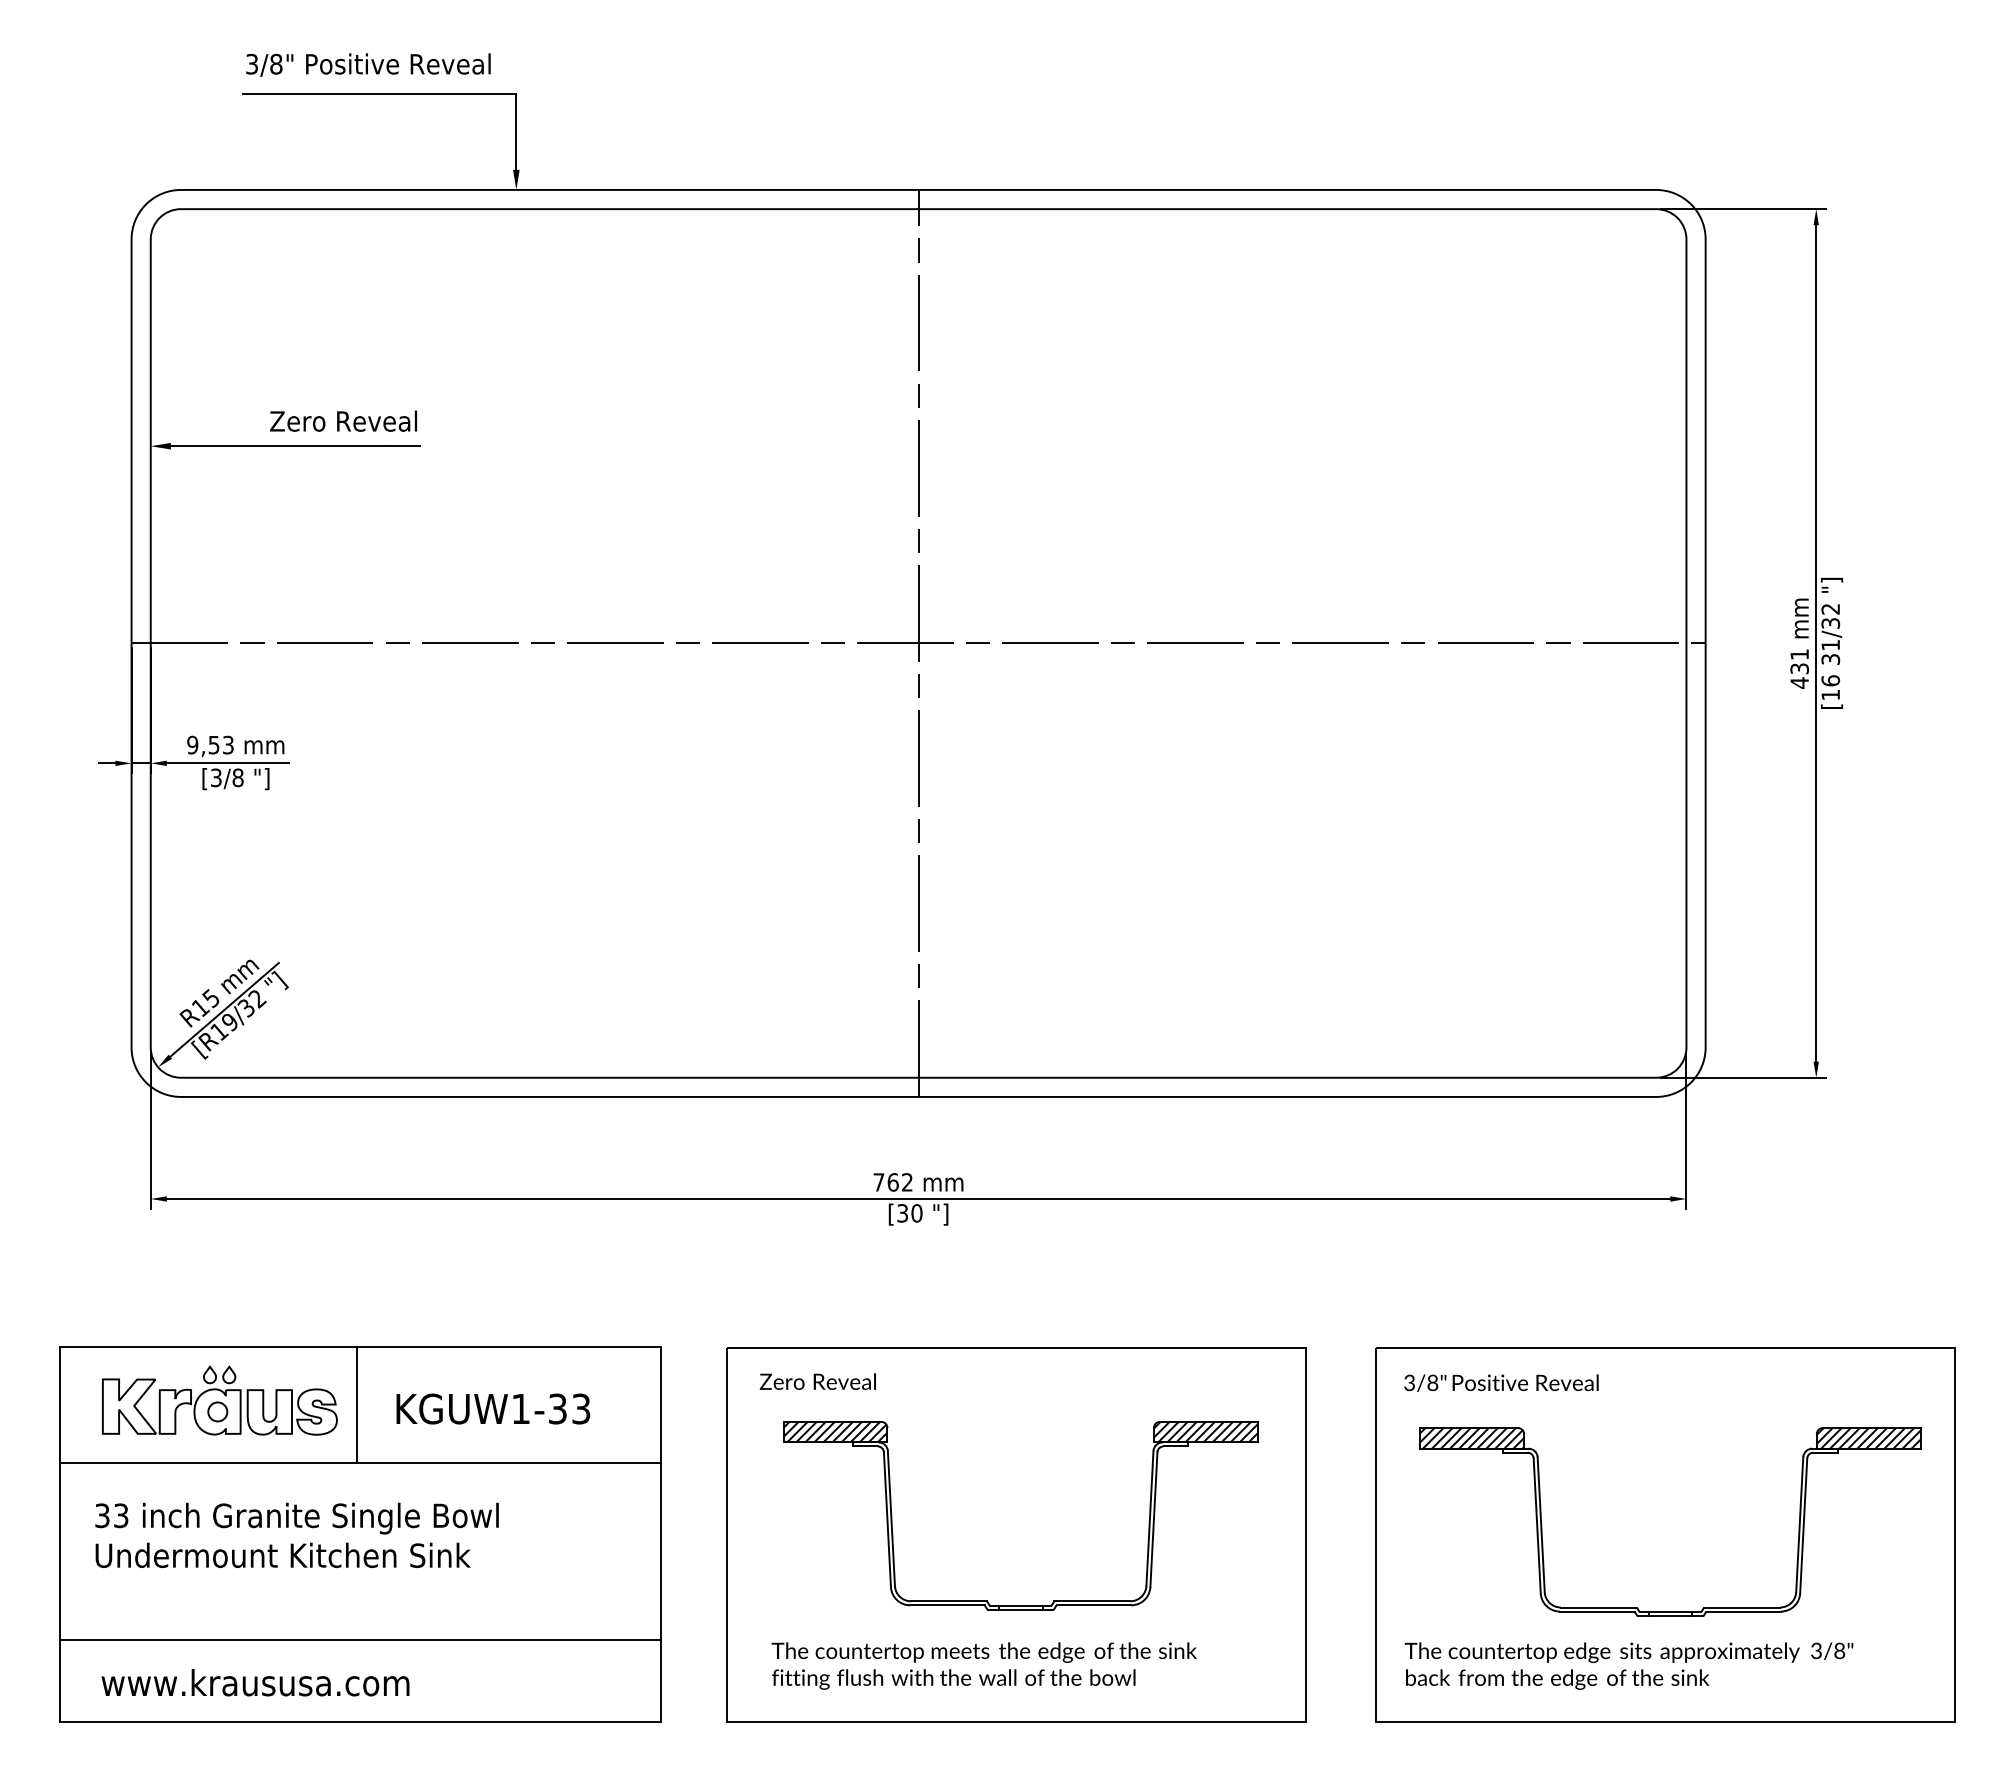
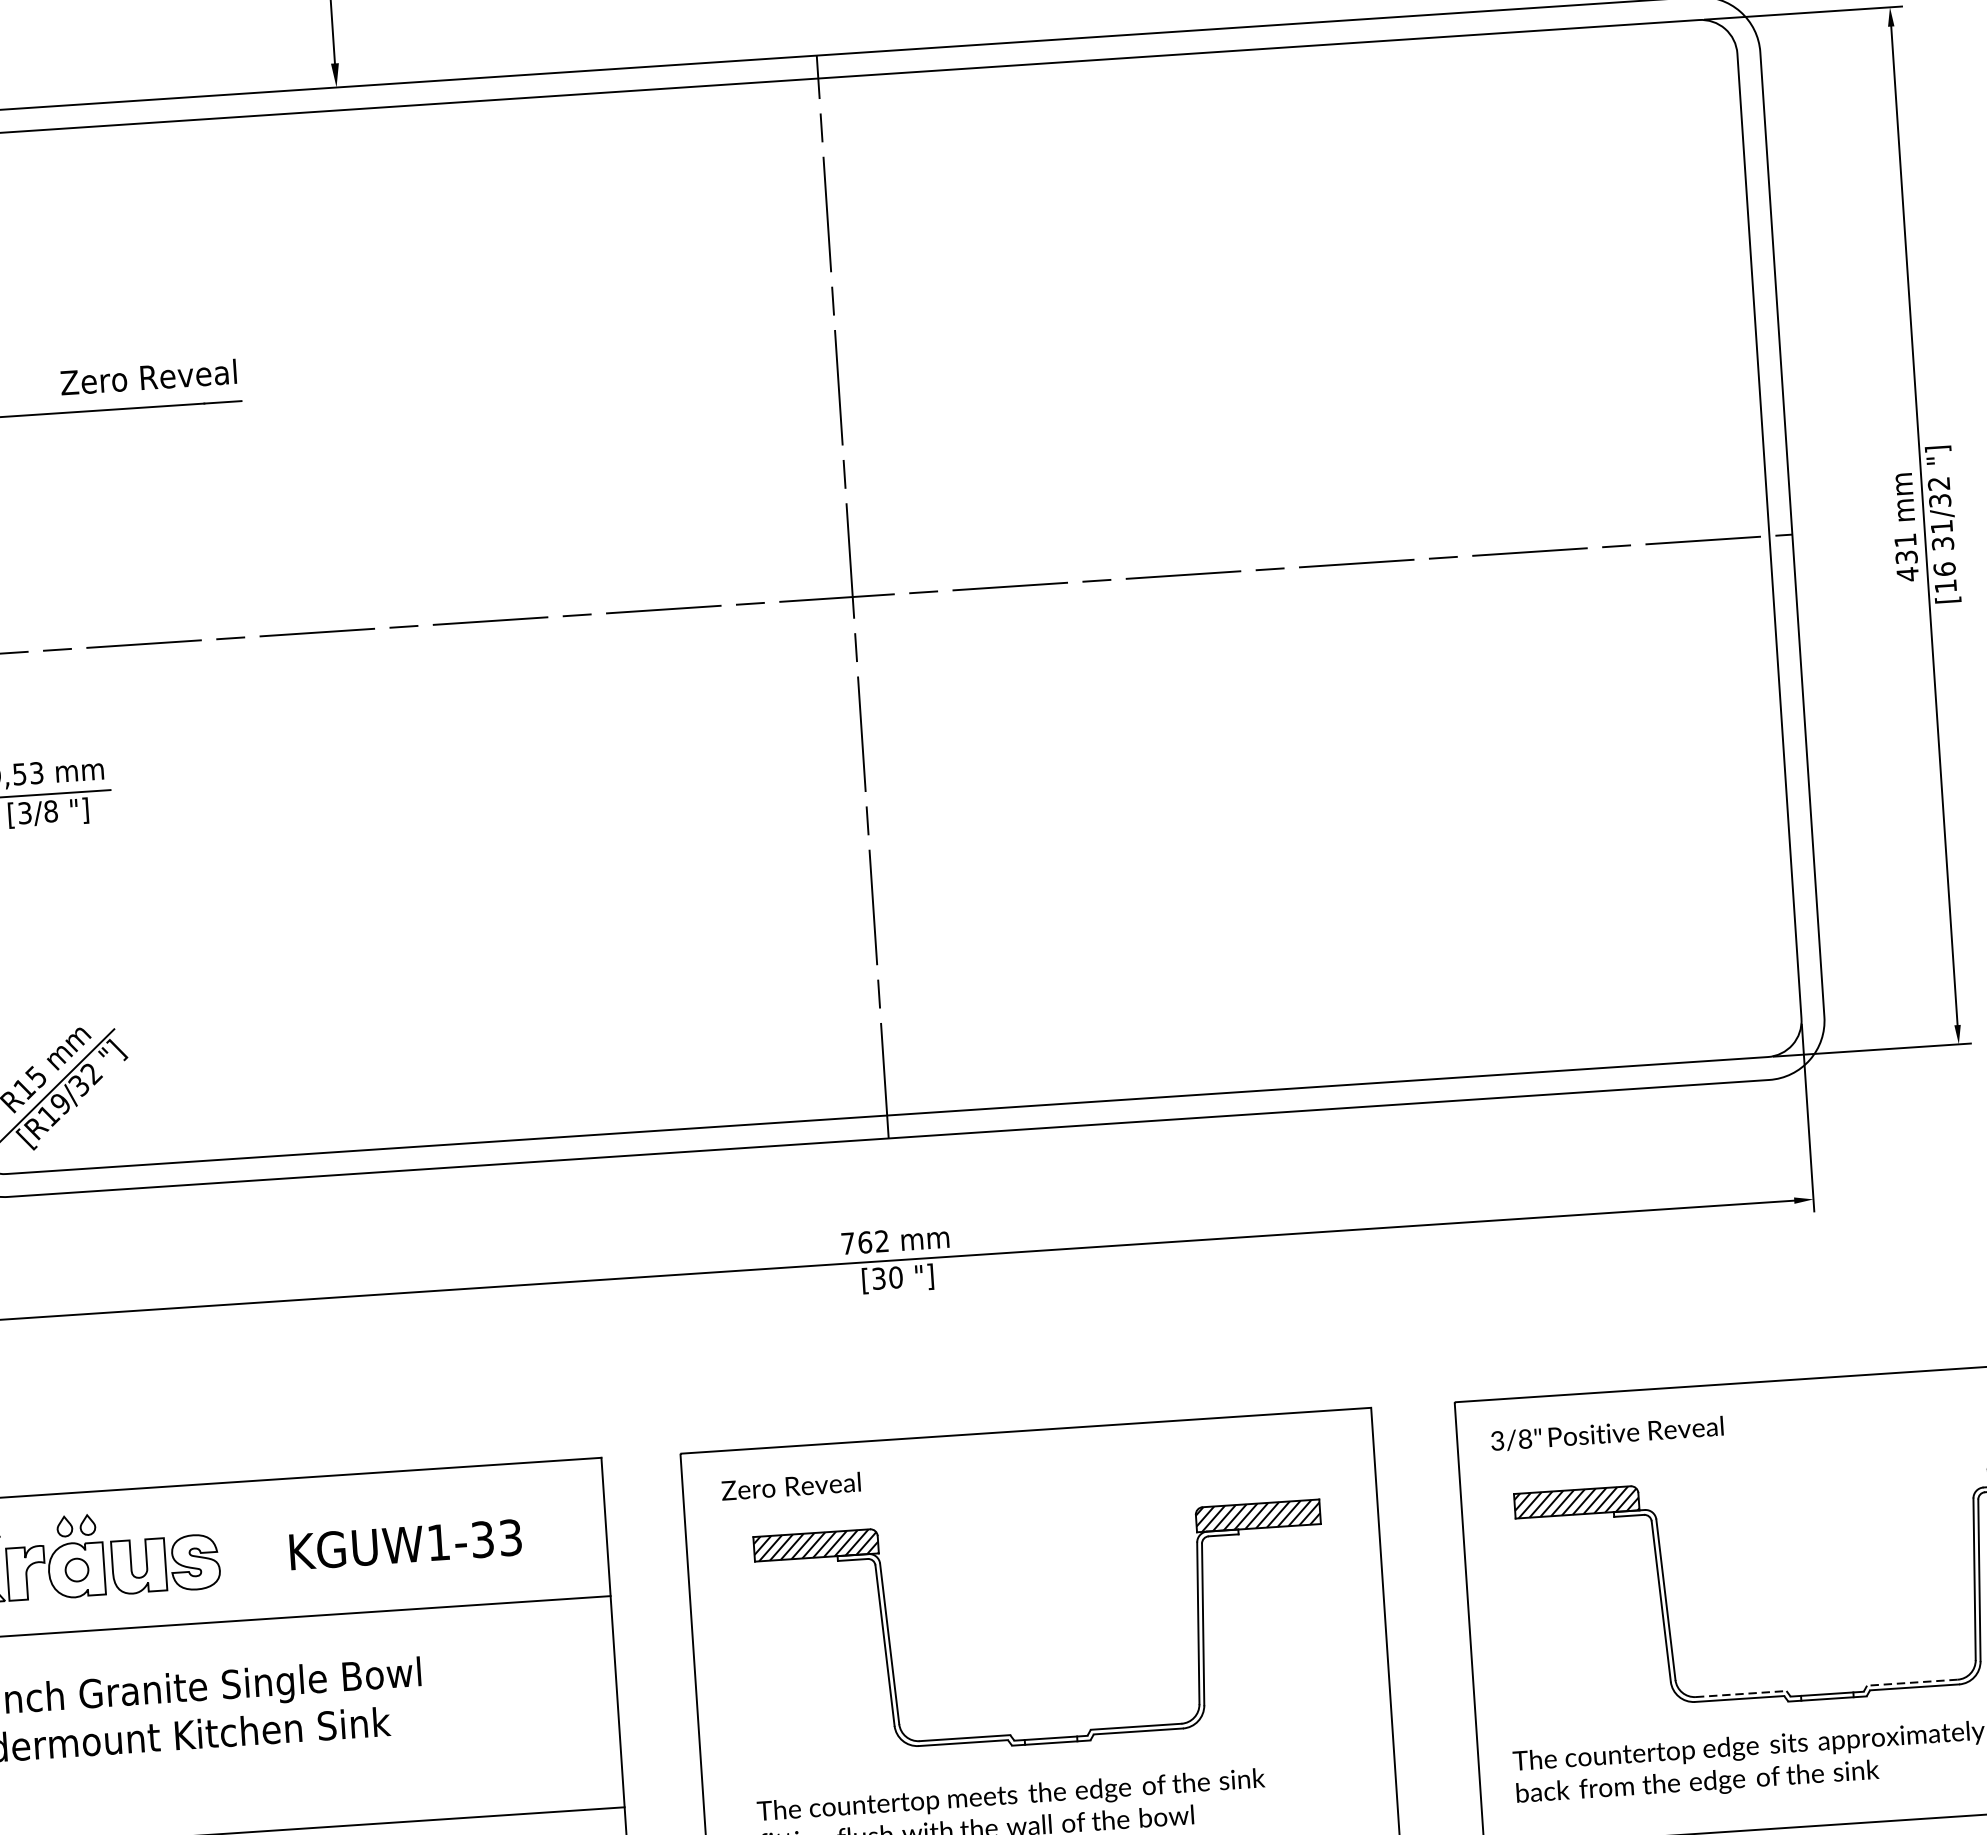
line: (357, 1405) -> (243, 1551), removed
line: (1598, 1607) -> (1740, 1694), solid -> dashed
line: (1742, 1607) -> (1912, 1682), solid -> dashed

